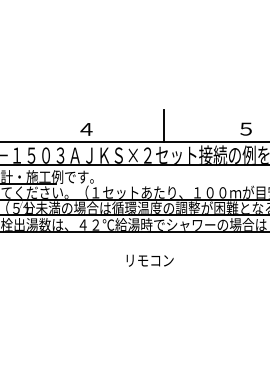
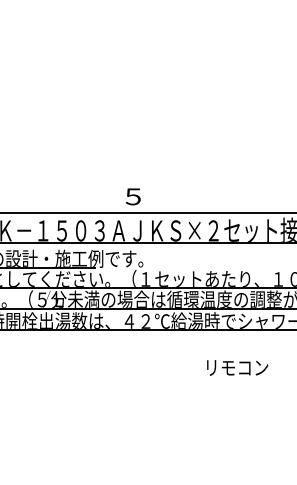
line: (163, 126) -> (234, 192), removed
text: (86, 129) -> (133, 196), ４ -> ５
text: (149, 260) -> (236, 367), moved

